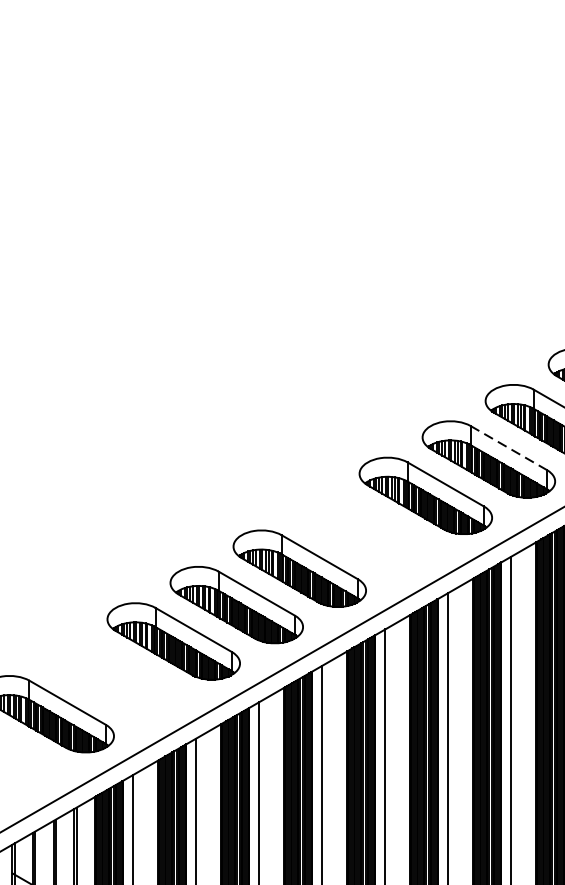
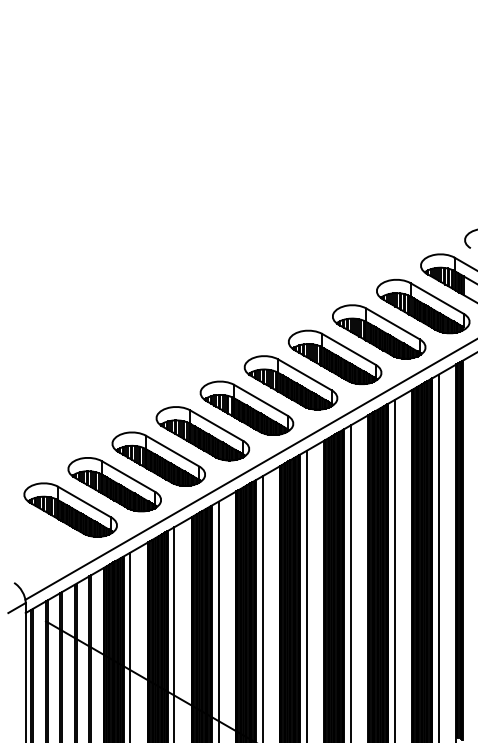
line: (509, 447) -> (393, 323), dashed -> solid
part: (362, 531) -> (290, 382), added
part: (110, 677) -> (114, 484), added

